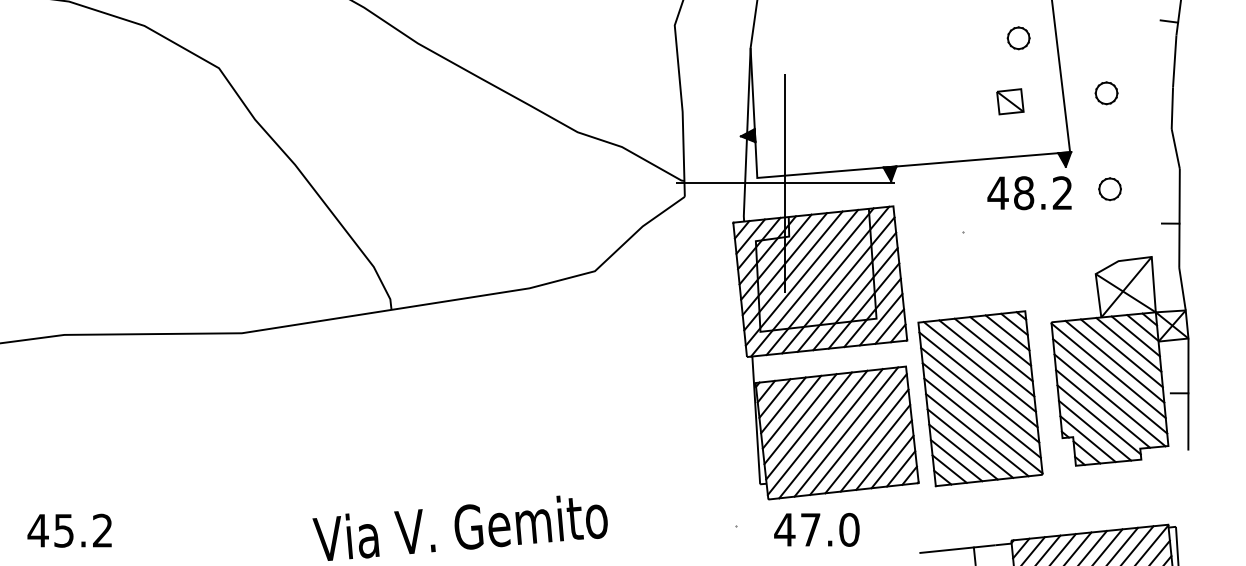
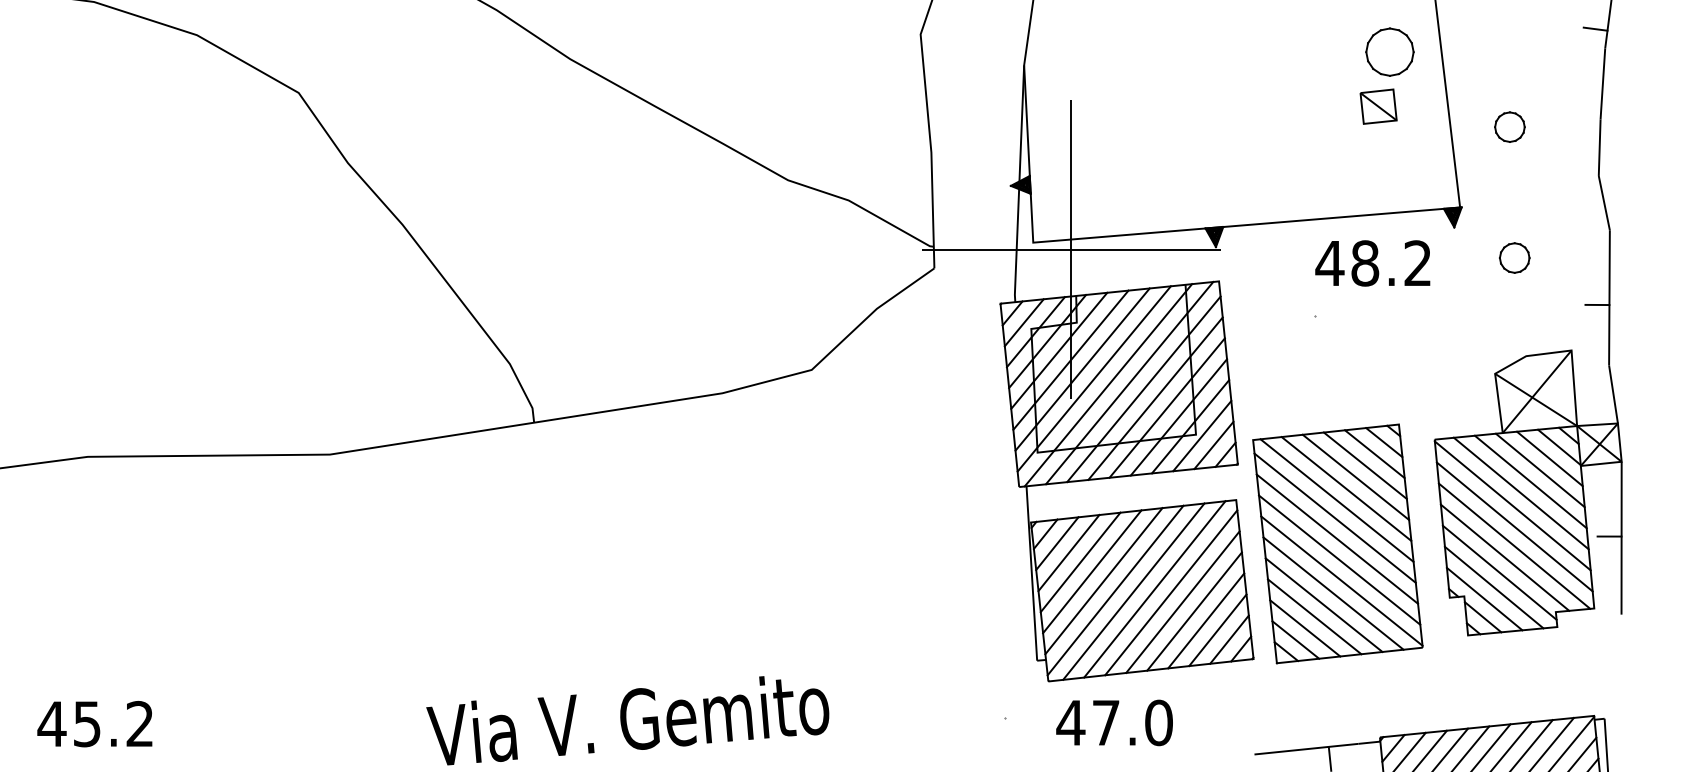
part: (1018, 37) -> (1389, 51), size x1.6
part: (1010, 101) -> (1378, 106), moved
text: (1029, 193) -> (1372, 263), moved

